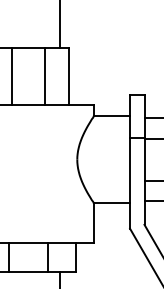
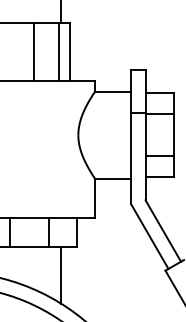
line: (12, 76) -> (34, 51), moved
line: (45, 76) -> (59, 51), moved

